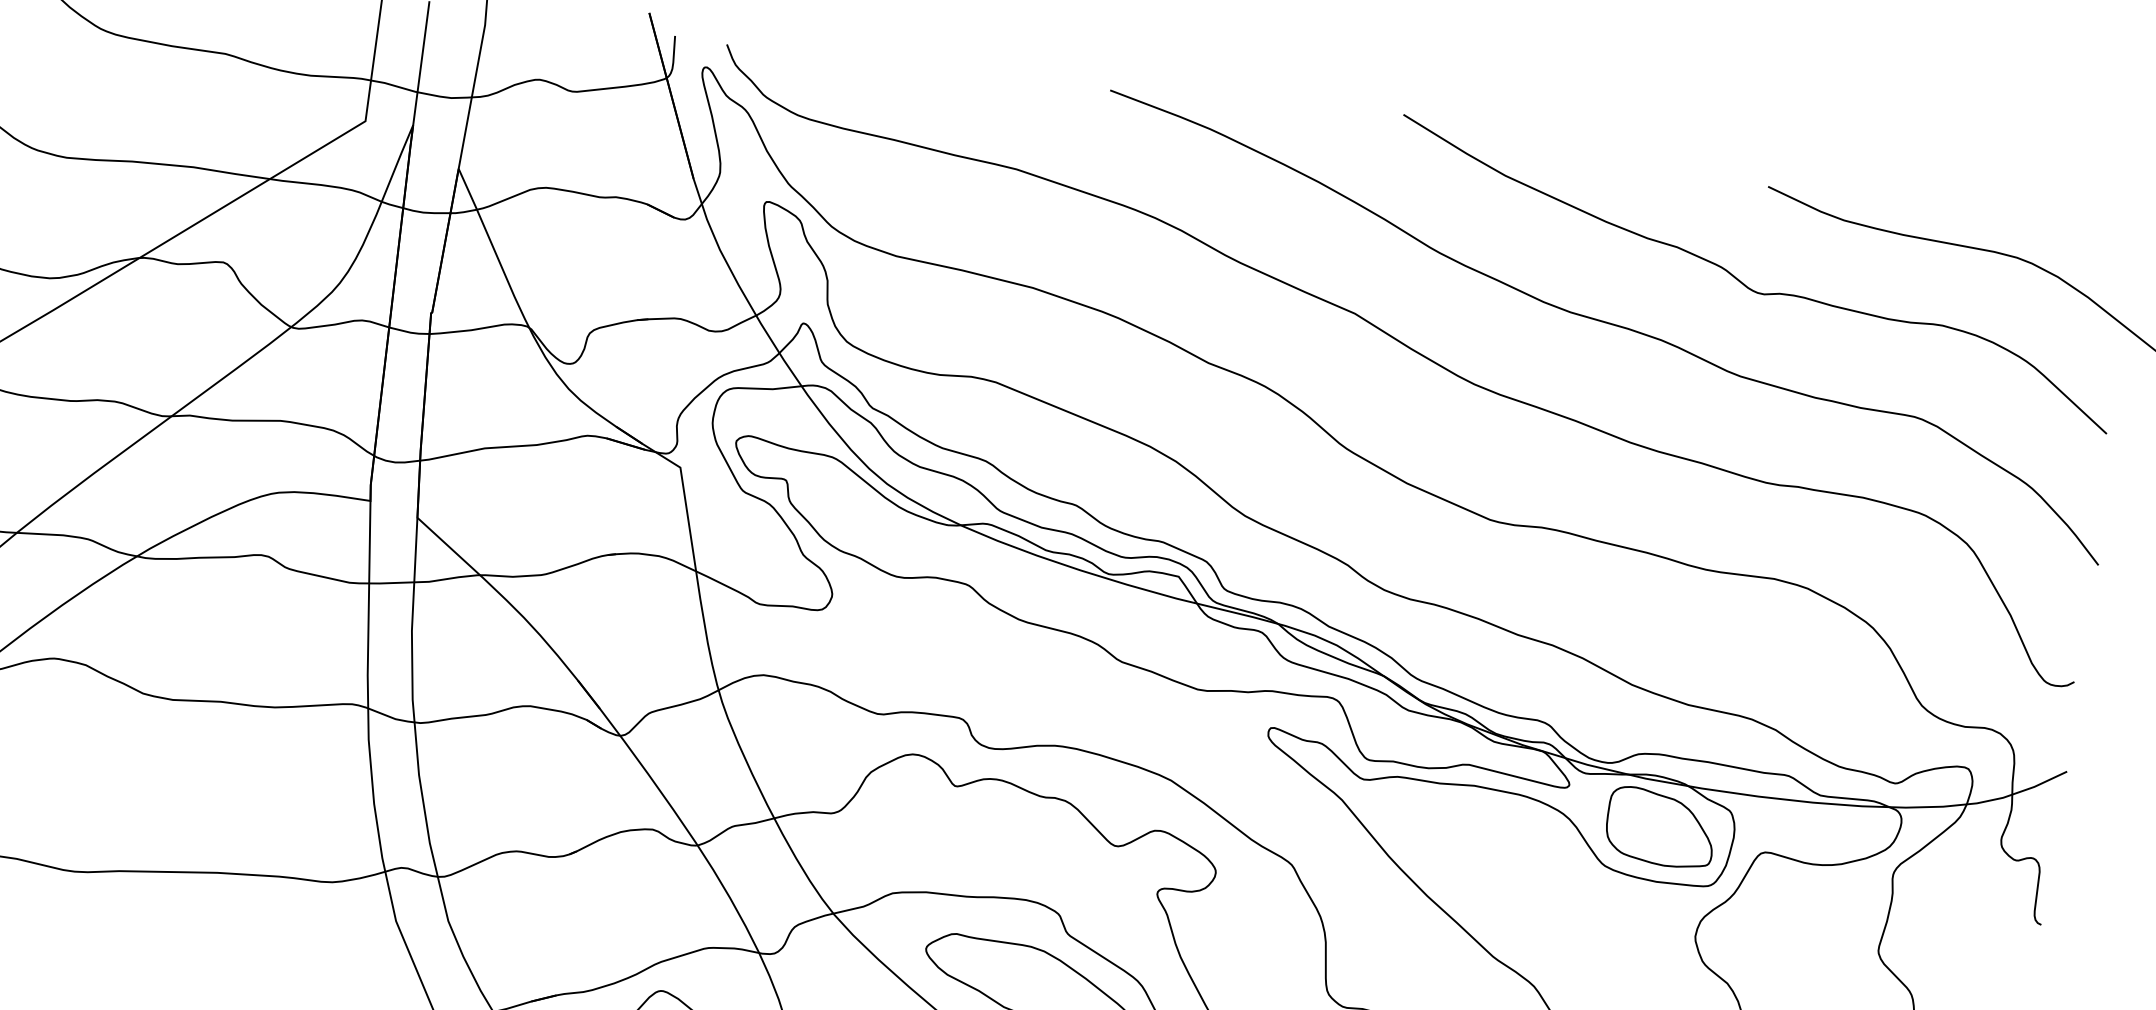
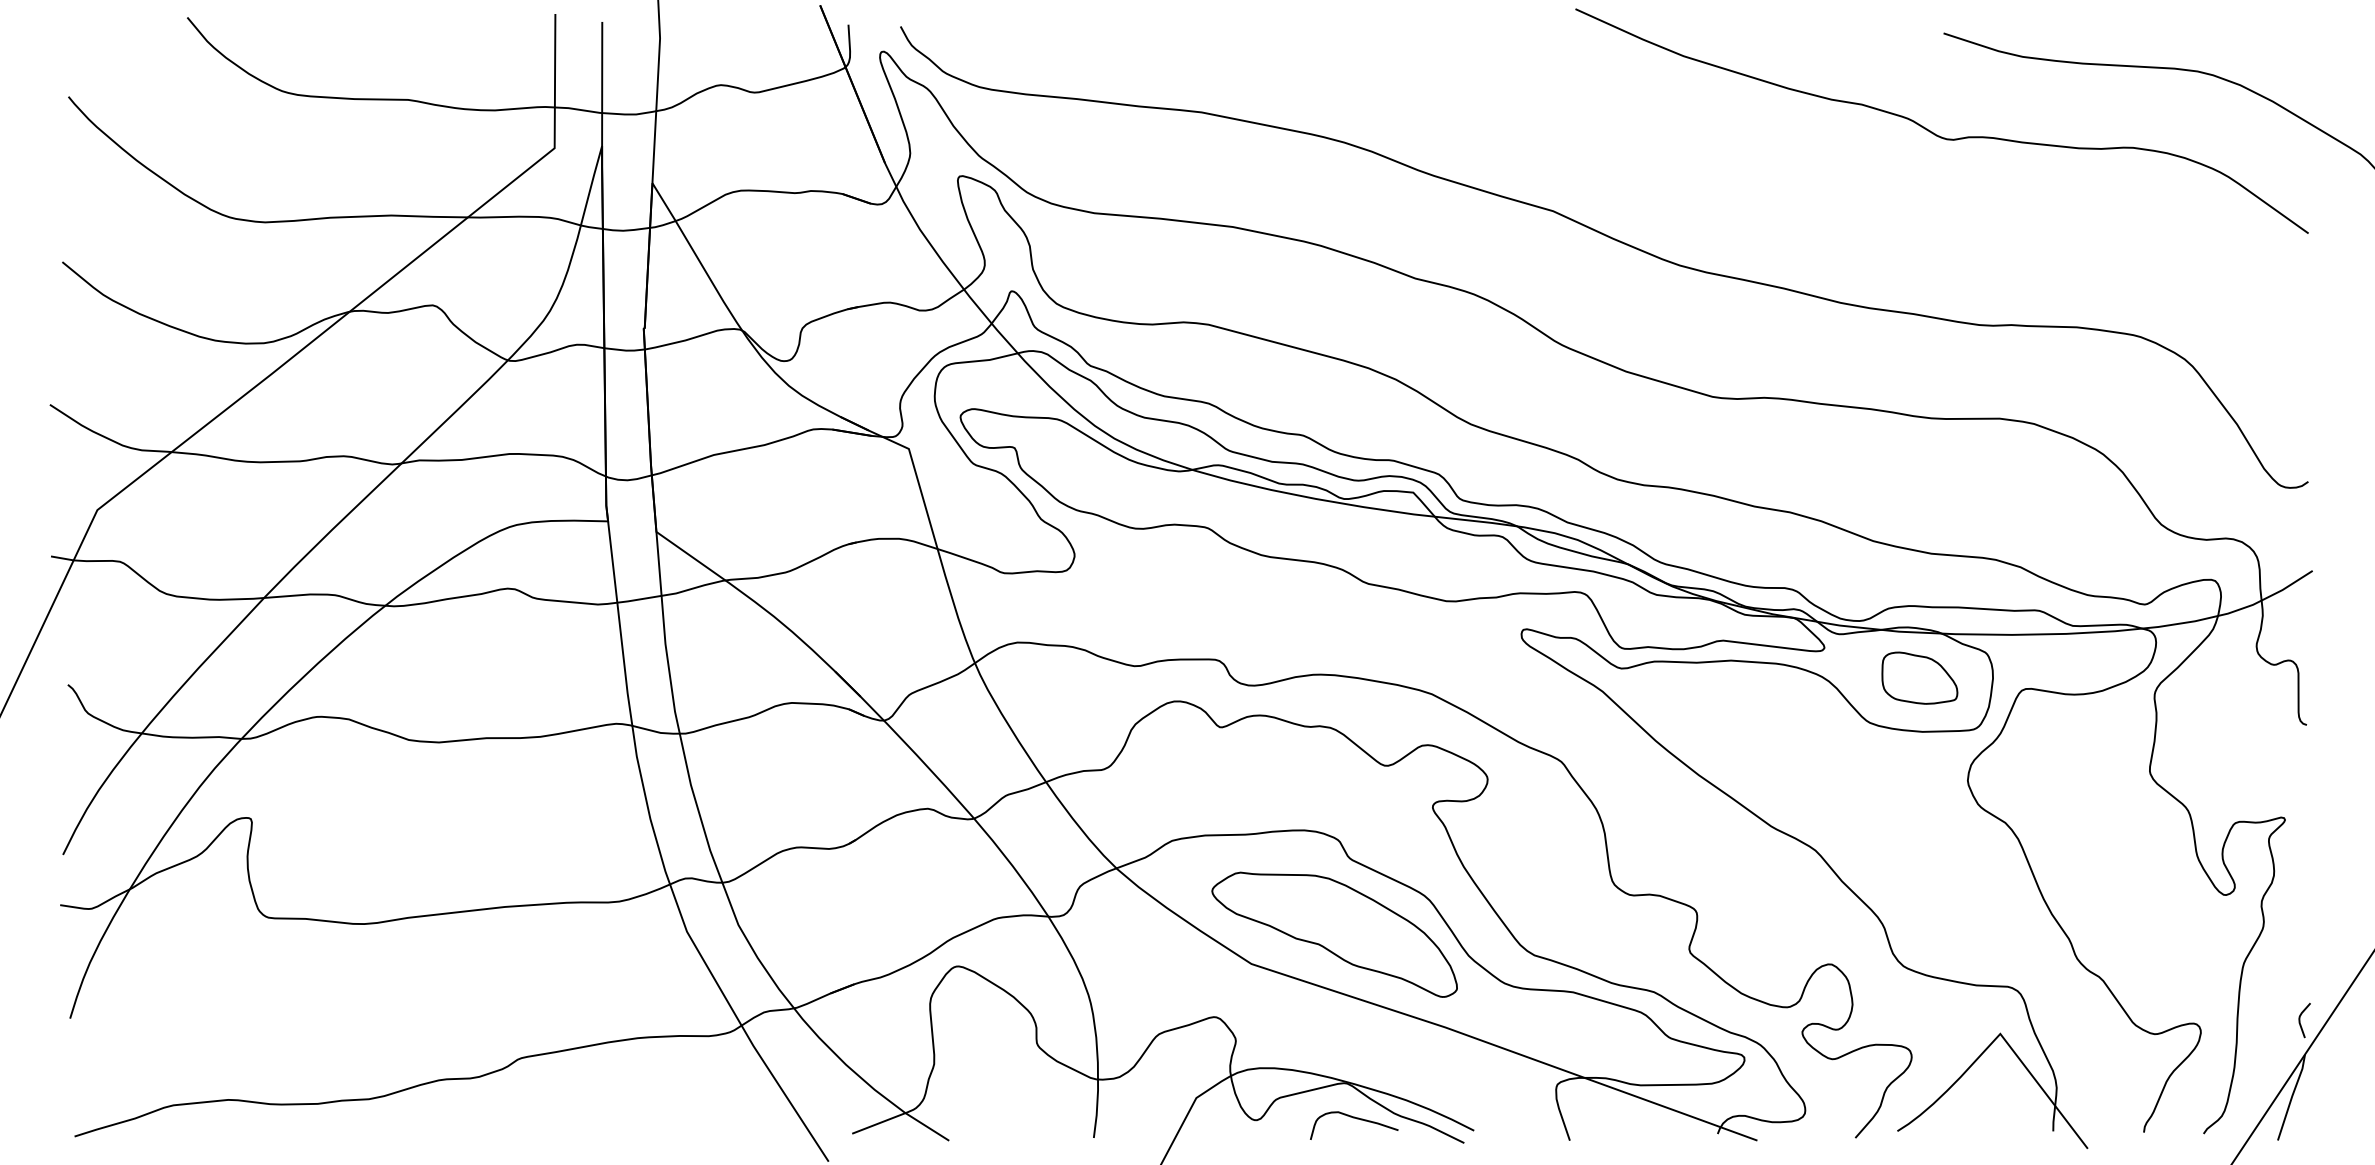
curve: (1605, 323) -> (1800, 188), removed
part: (1660, 827) -> (1919, 677), size x0.7

